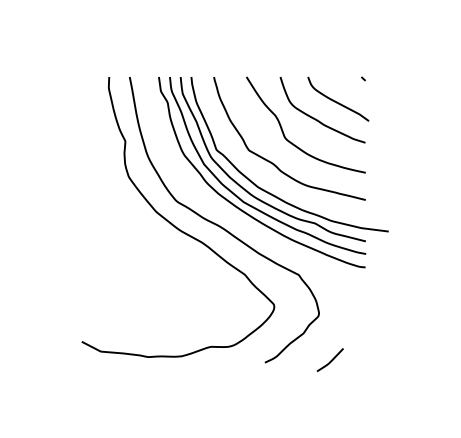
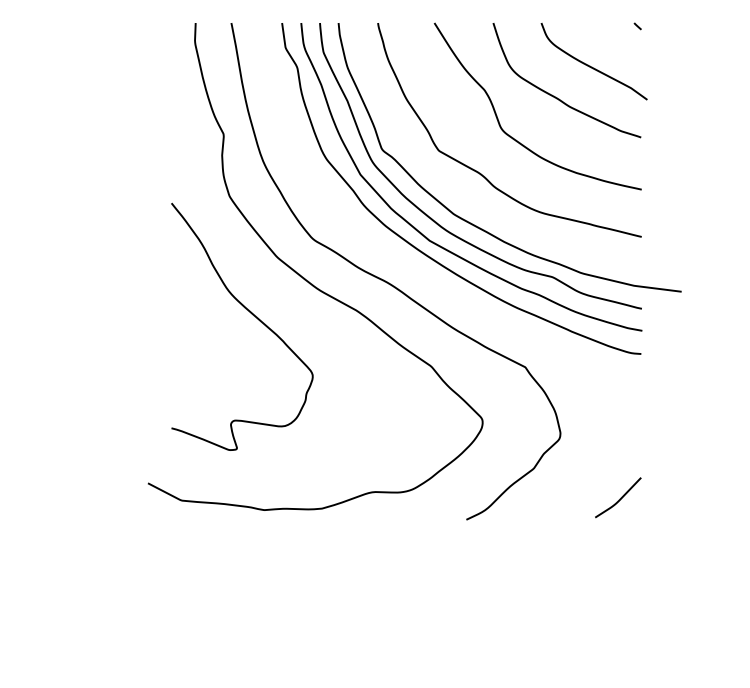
curve: (141, 245) -> (251, 315), added
curve: (330, 360) -> (618, 498), moved

